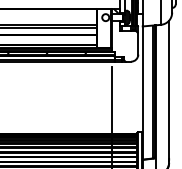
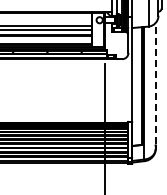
line: (168, 89) -> (155, 83), solid -> dashed

